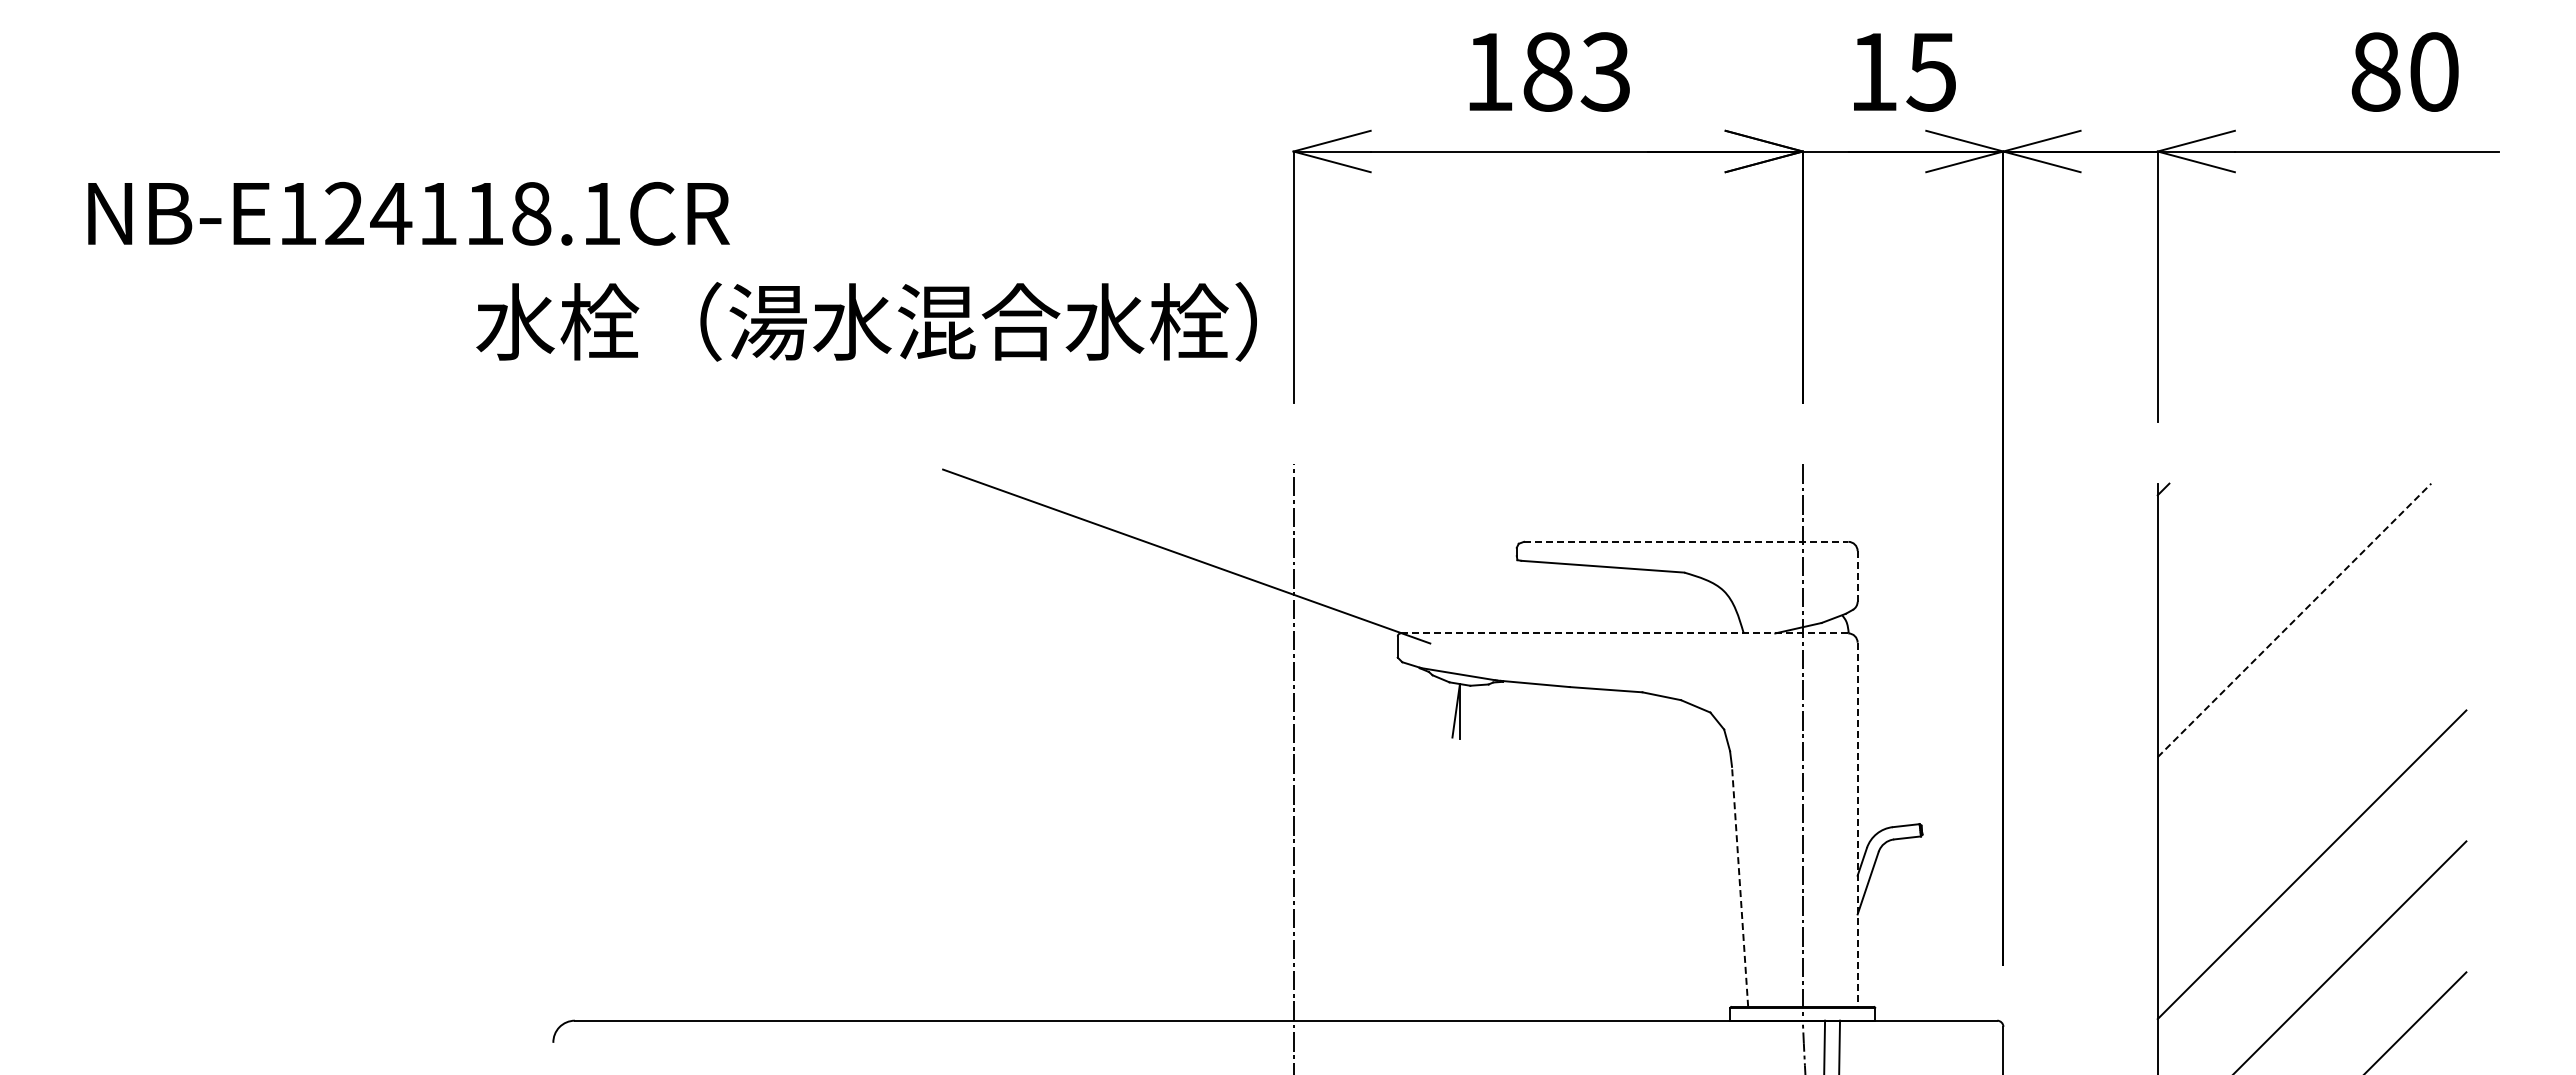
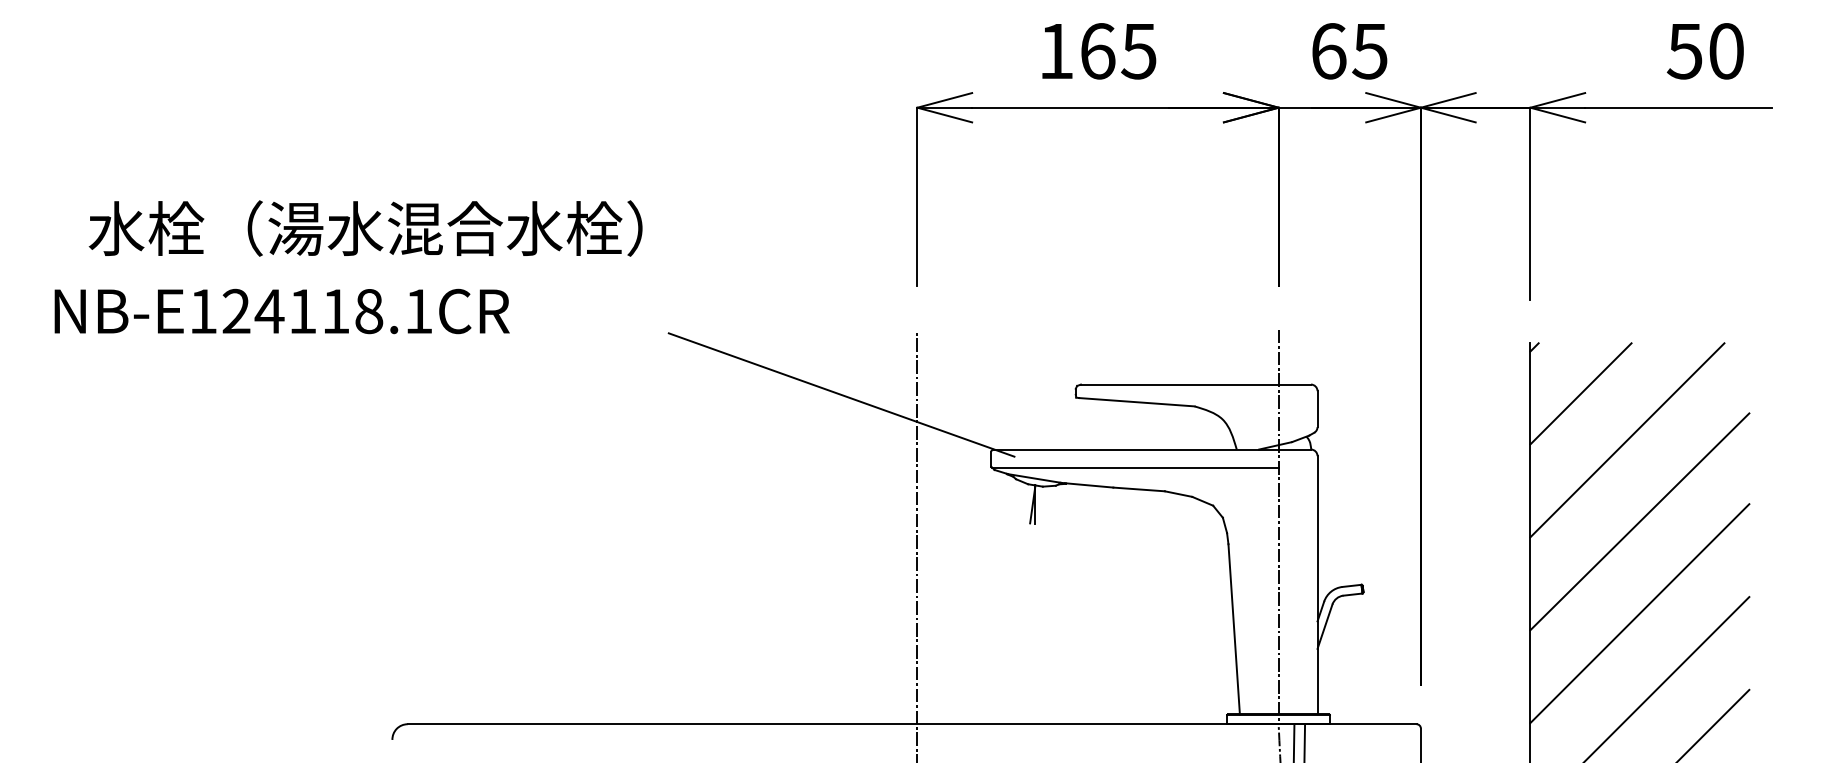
text: (1576, 71) -> (1118, 50), 183 -> 165
text: (1874, 71) -> (1329, 50), 15 -> 65
text: (2375, 71) -> (1684, 50), 80 -> 50
text: (408, 213) -> (281, 311), moved
text: (866, 321) -> (365, 228), moved
line: (1686, 541) -> (1196, 384), dashed -> solid
line: (2228, 554) -> (1580, 393), added
line: (1857, 576) -> (1317, 409), dashed -> solid
line: (2294, 620) -> (1627, 440), dashed -> solid
line: (1624, 633) -> (1152, 449), dashed -> solid
line: (1600, 658) -> (1135, 467), added
line: (2311, 735) -> (1639, 521), added
line: (1857, 825) -> (1317, 585), dashed -> solid
line: (1740, 886) -> (1234, 629), dashed -> solid

